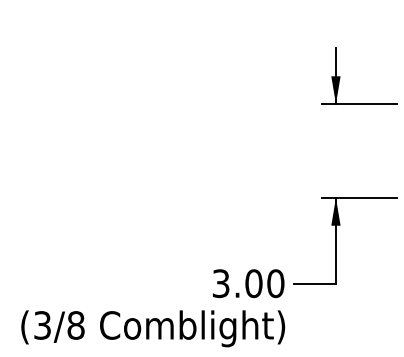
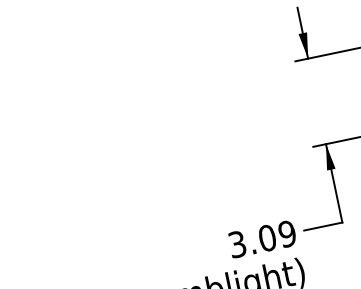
text: (275, 283) -> (287, 233), 3.00 -> 3.09

